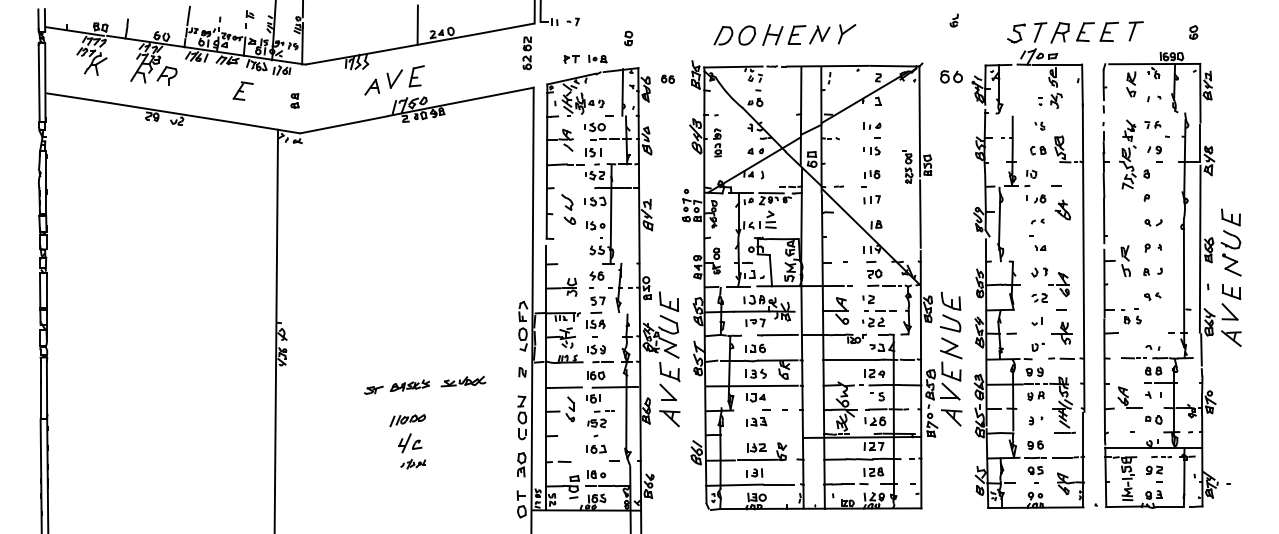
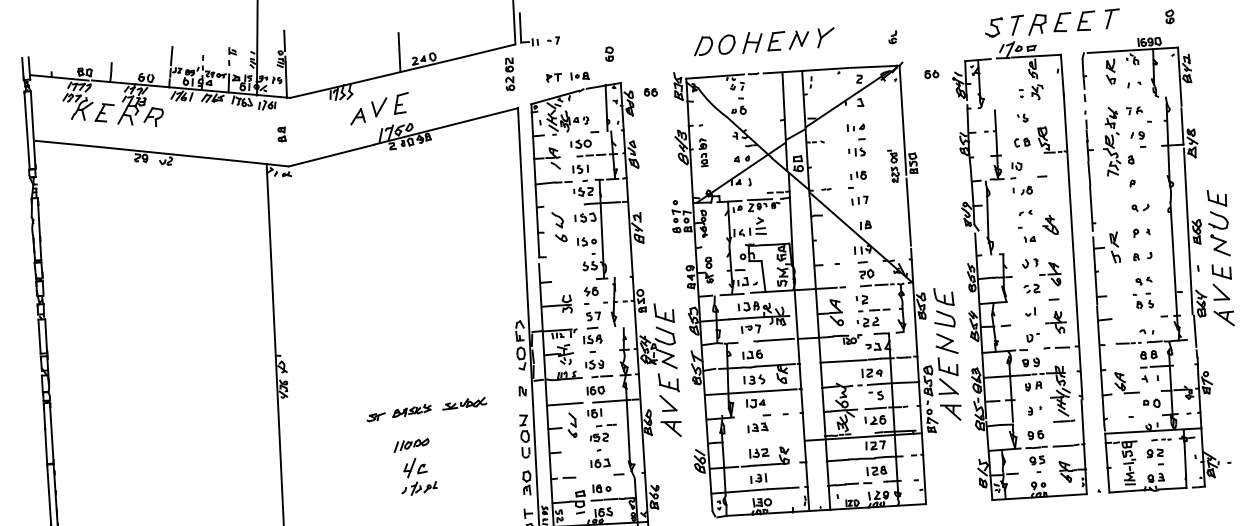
part: (953, 20) -> (892, 37), moved
part: (950, 76) -> (930, 73), size x0.62
part: (242, 90) -> (103, 112), moved
part: (1062, 209) -> (1049, 224), moved
part: (1131, 316) -> (1143, 300), moved
part: (412, 464) -> (418, 488), size x1.43

